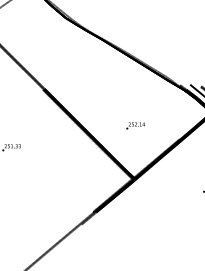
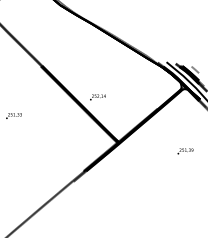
text: (135, 126) -> (97, 97), moved

